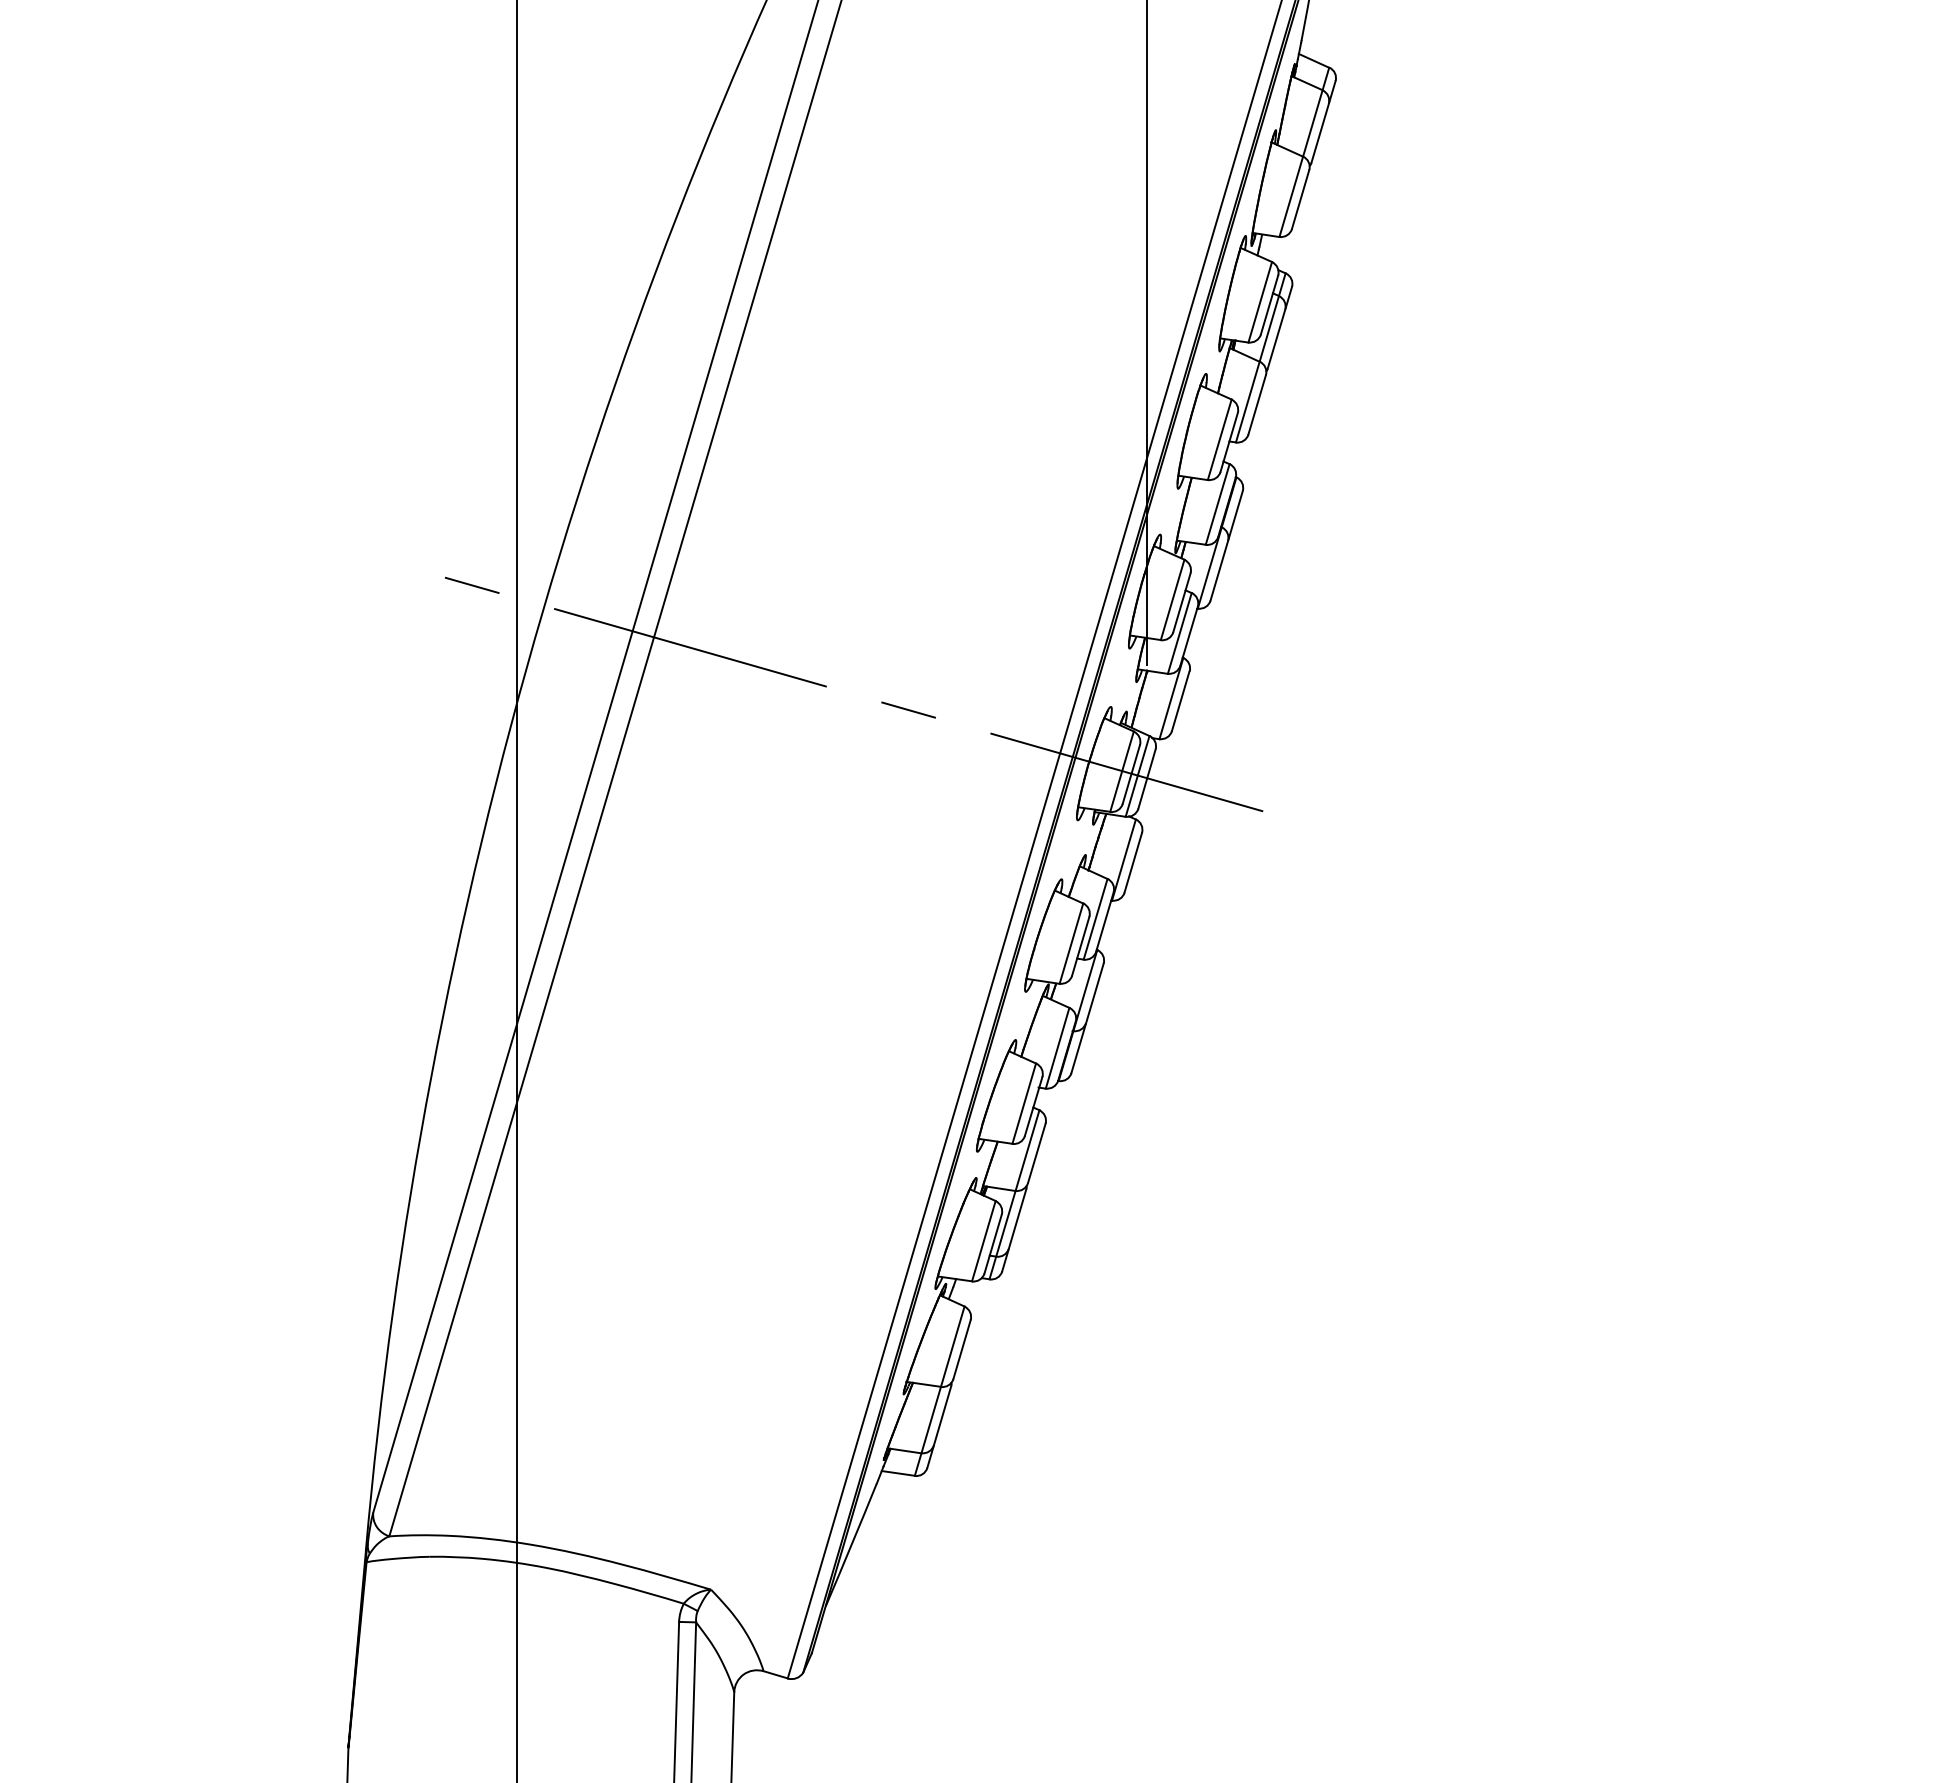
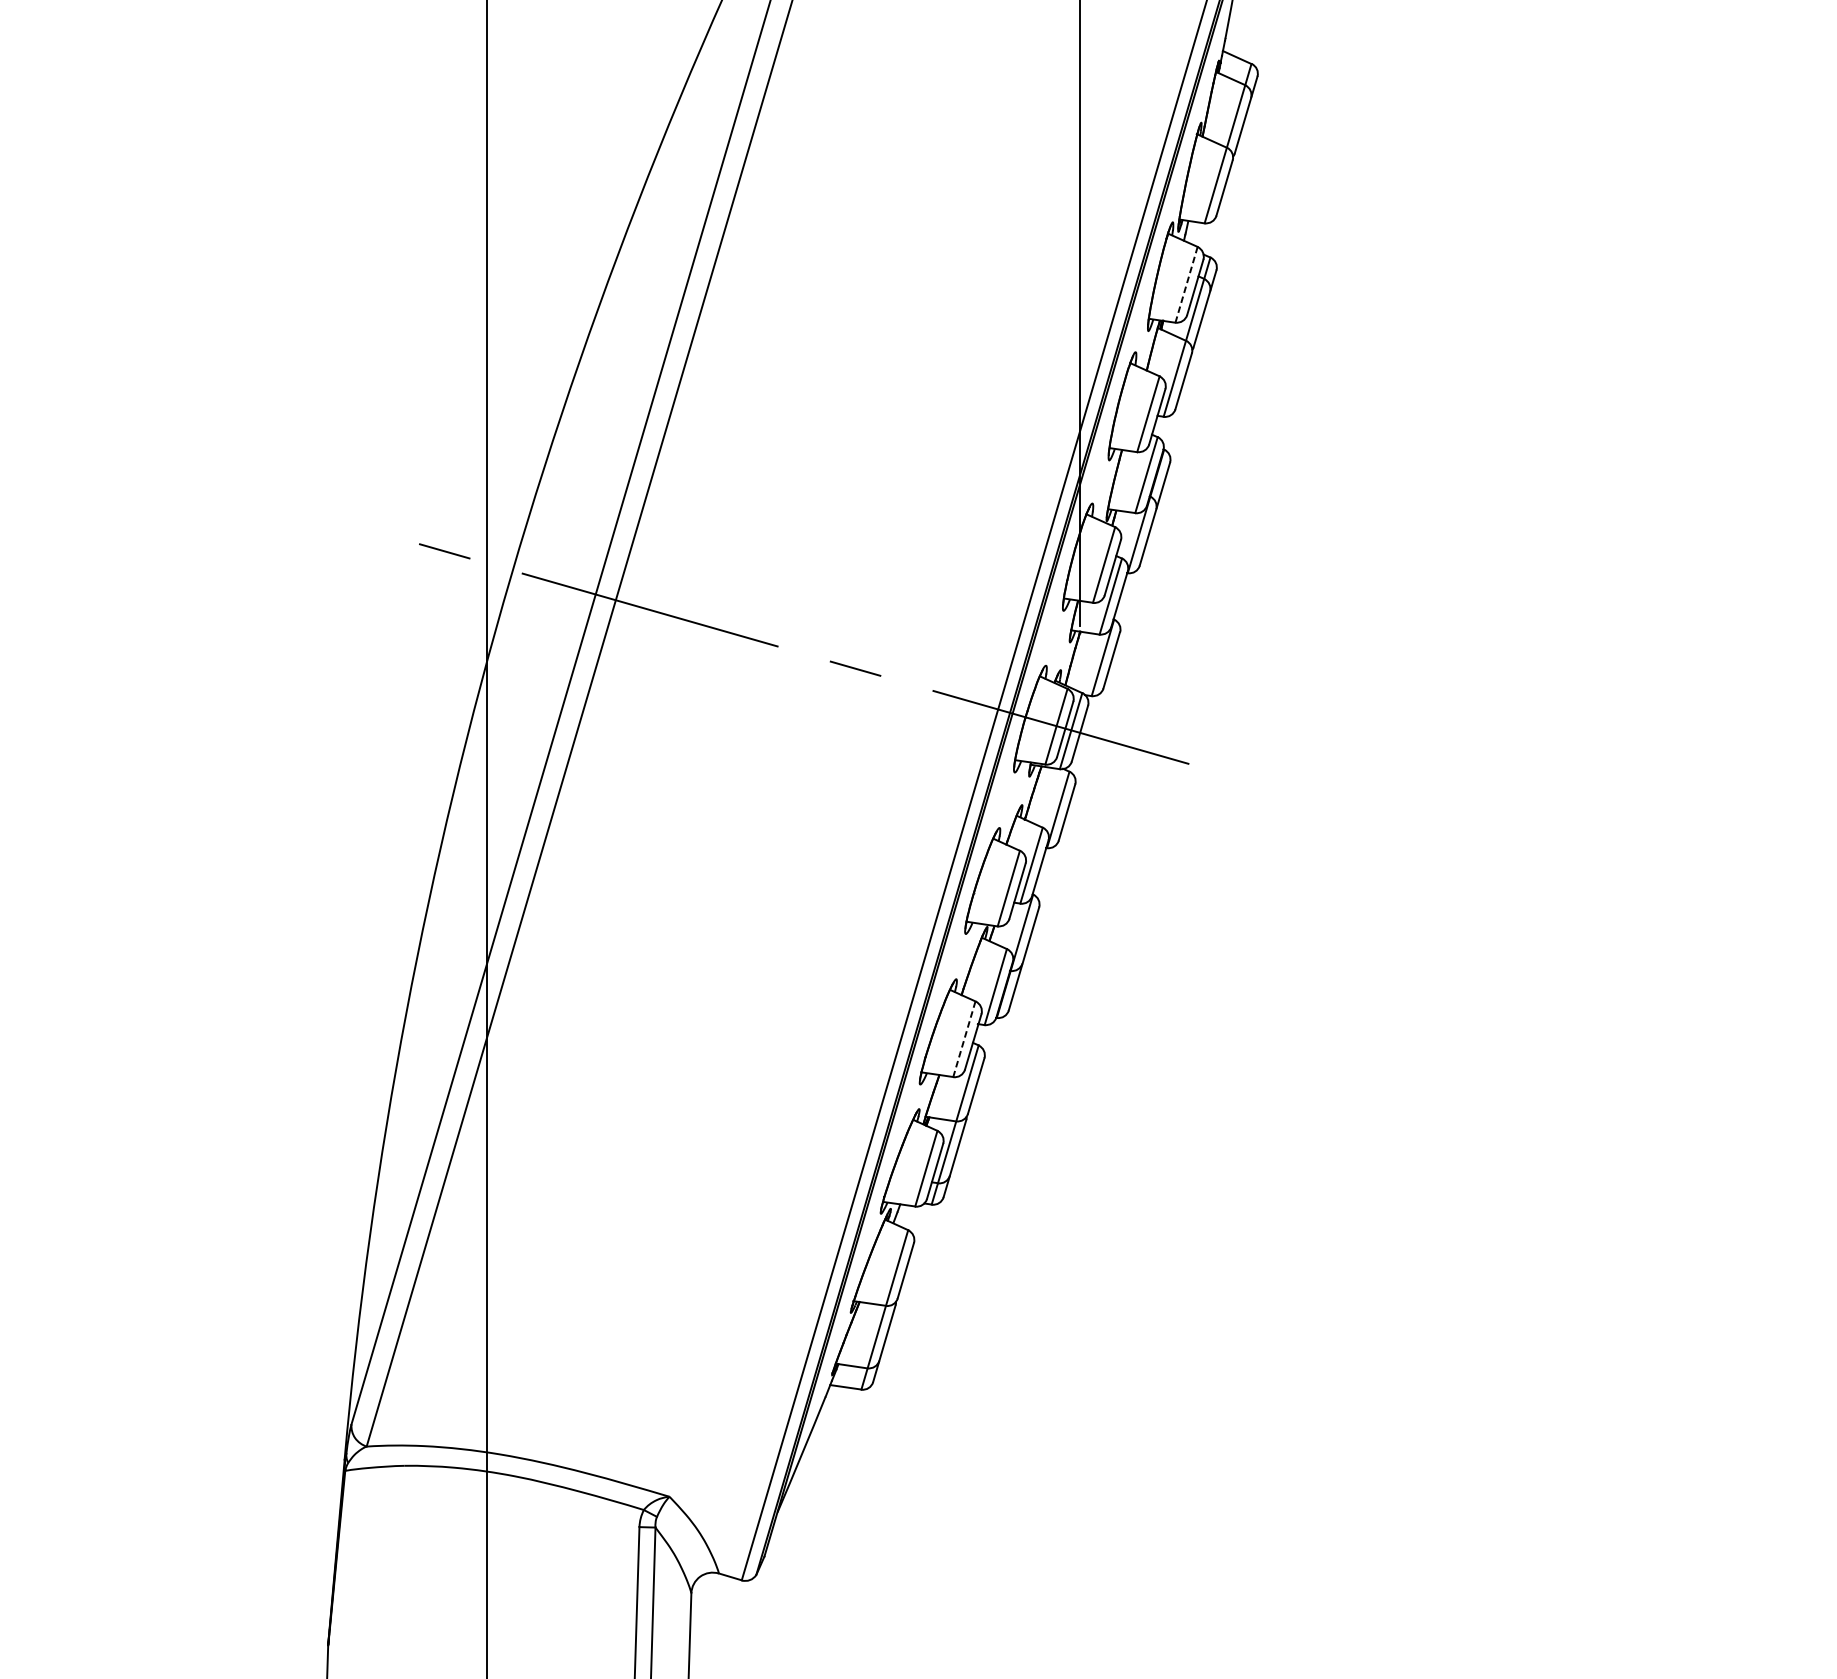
line: (1260, 302) -> (1186, 285), solid -> dashed
line: (1024, 1103) -> (964, 1039), solid -> dashed

